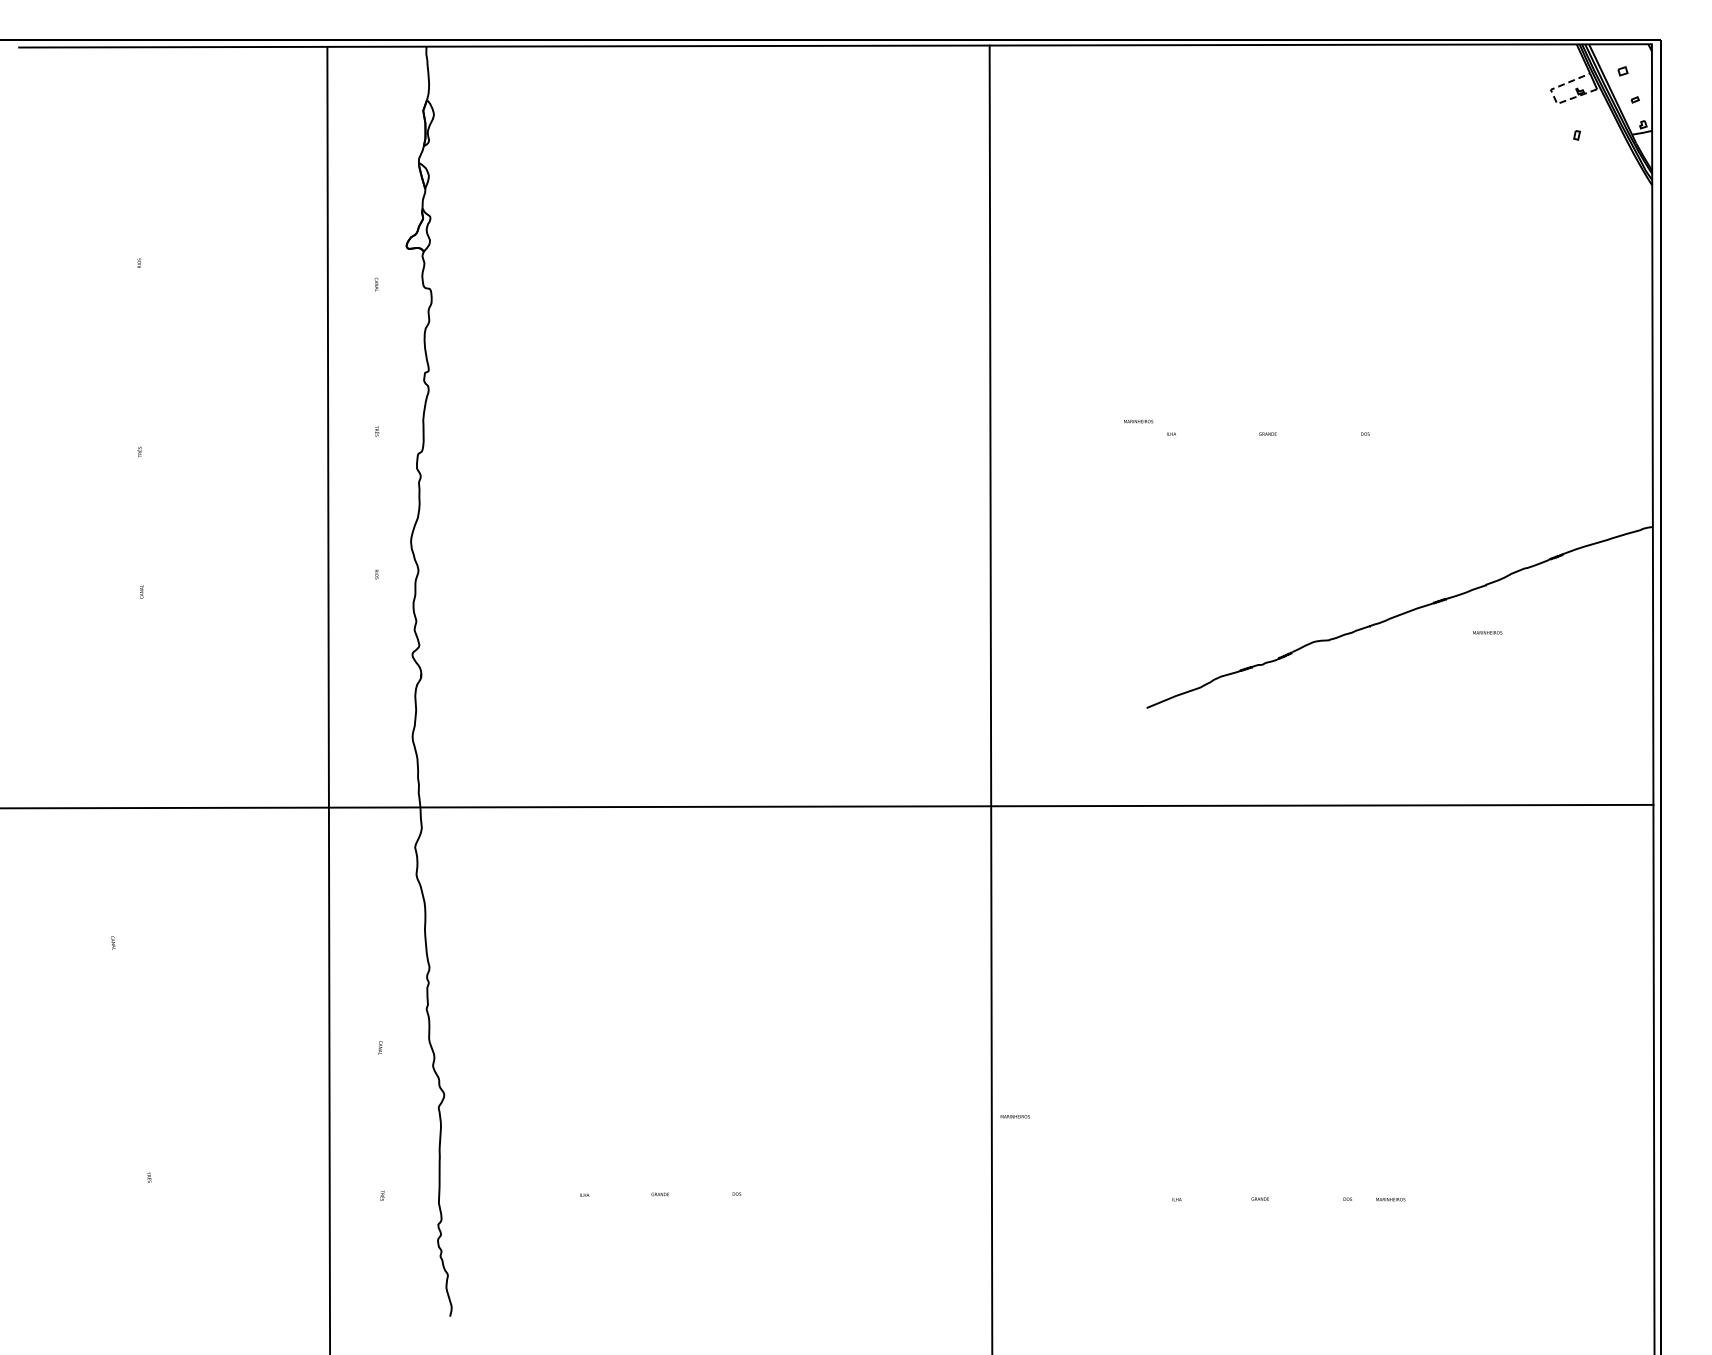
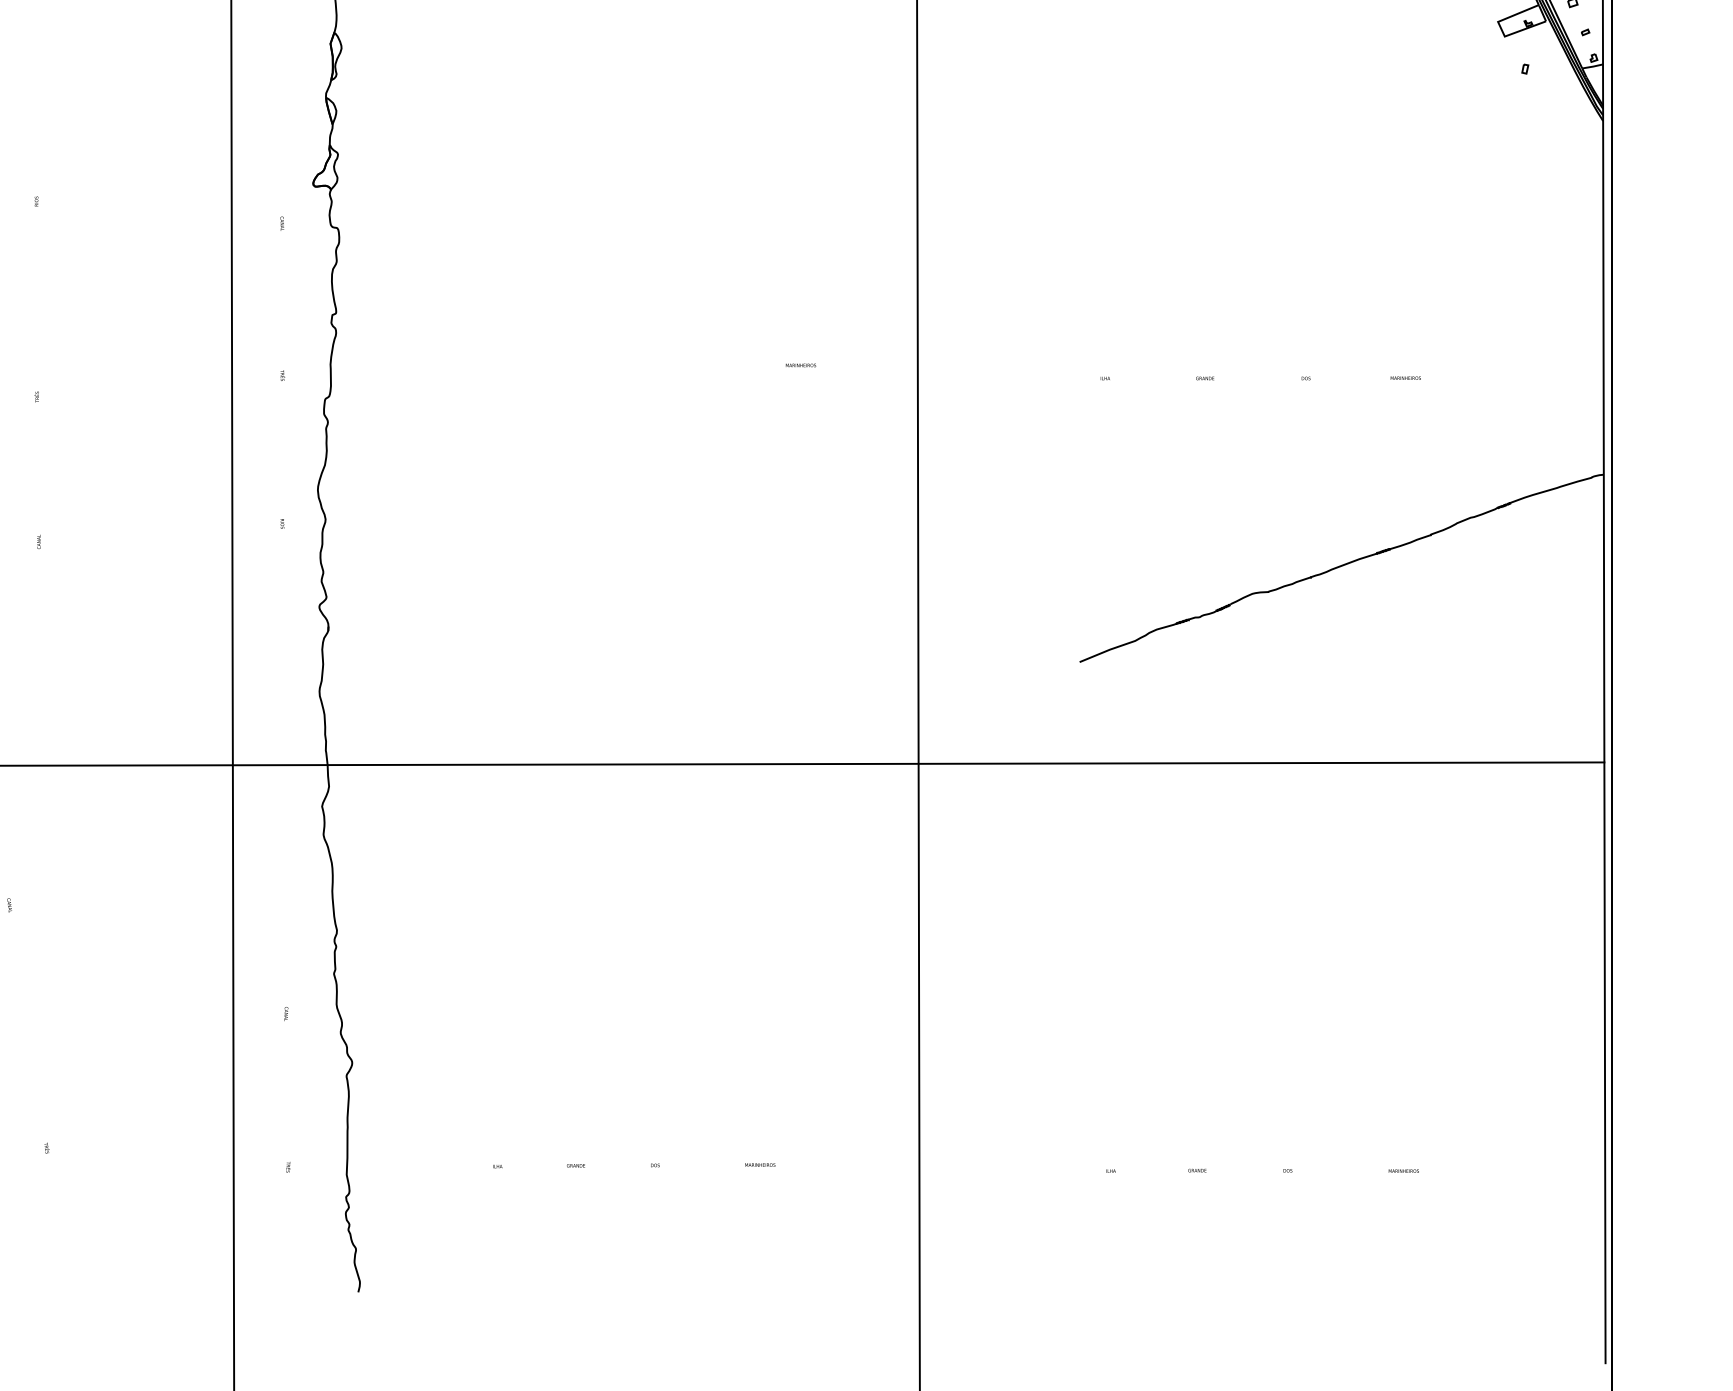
line: (1554, 96) -> (1501, 28), dashed -> solid
text: (1138, 421) -> (800, 365), moved
text: (1487, 632) -> (1405, 377), moved
text: (1014, 1116) -> (759, 1164), moved
text: (1390, 1199) -> (1403, 1171), moved

